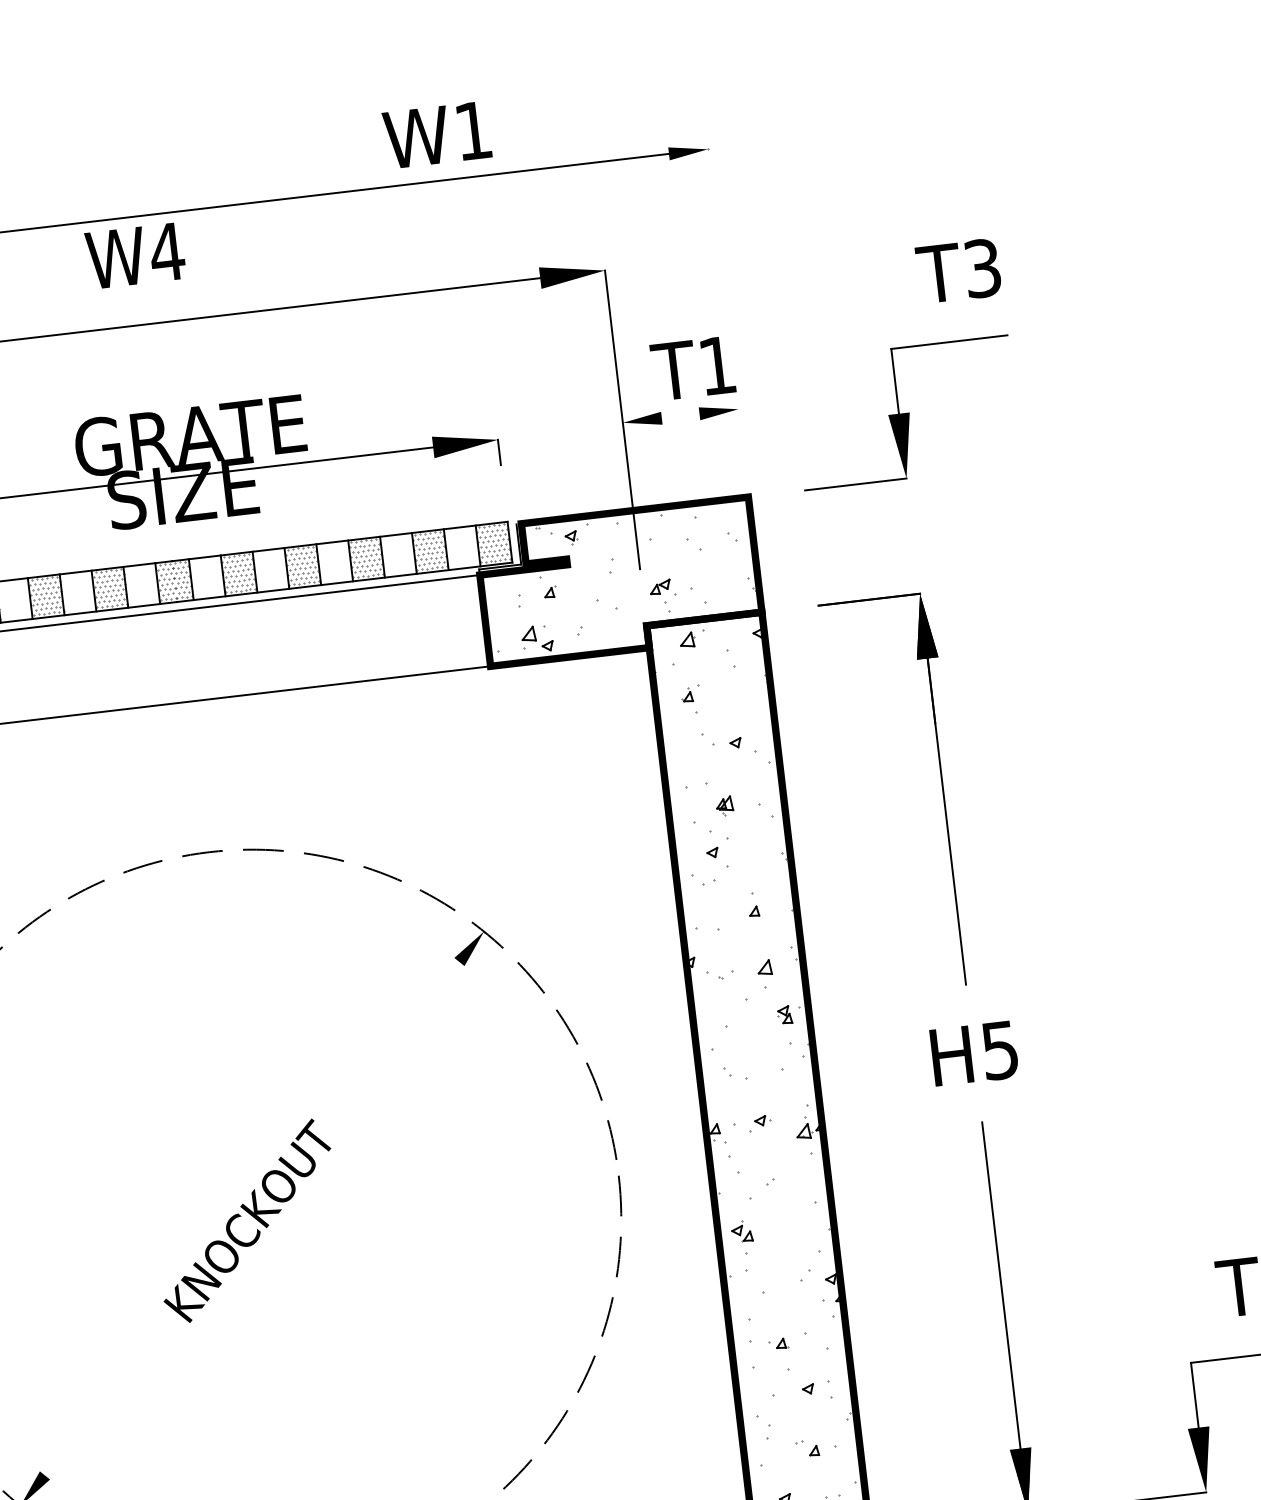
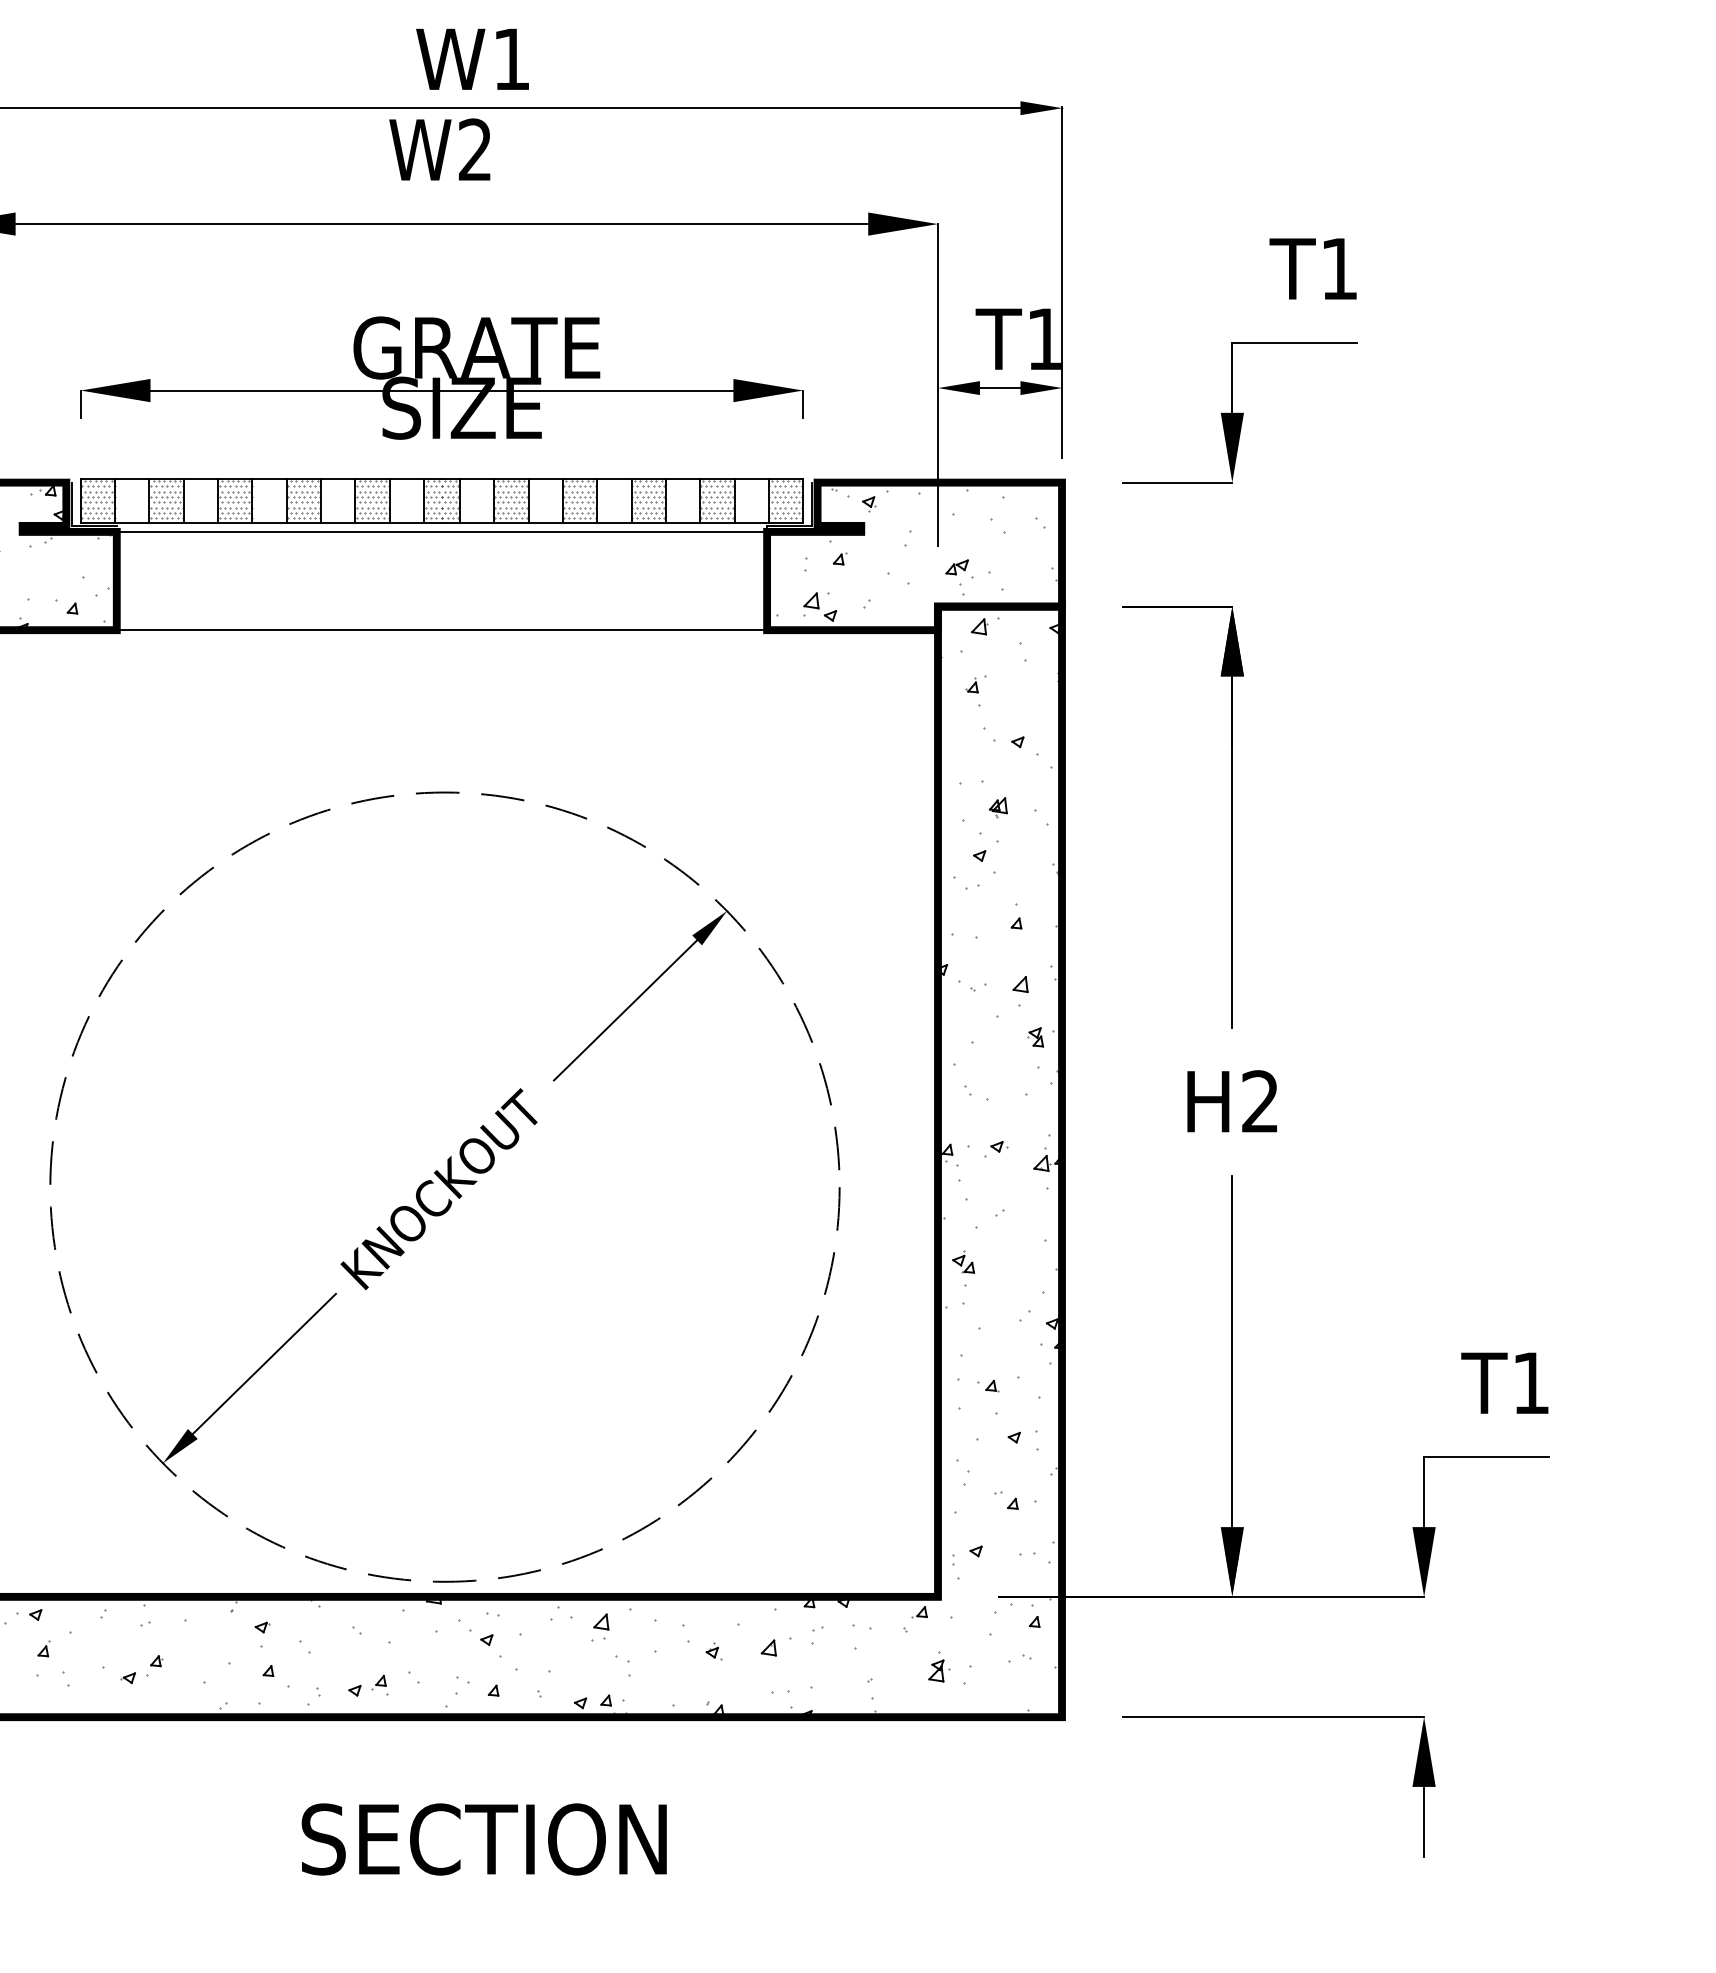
text: (436, 134) -> (472, 58), moved
text: (167, 251) -> (475, 149), W4 -> W2
text: (982, 267) -> (1339, 268), T3 -> T1
line: (727, 311) -> (1062, 282), added
line: (680, 416) -> (999, 388), added
line: (400, 1034) -> (625, 1010), added
text: (999, 1050) -> (1259, 1101), H5 -> H2
line: (102, 1402) -> (263, 1363), added

